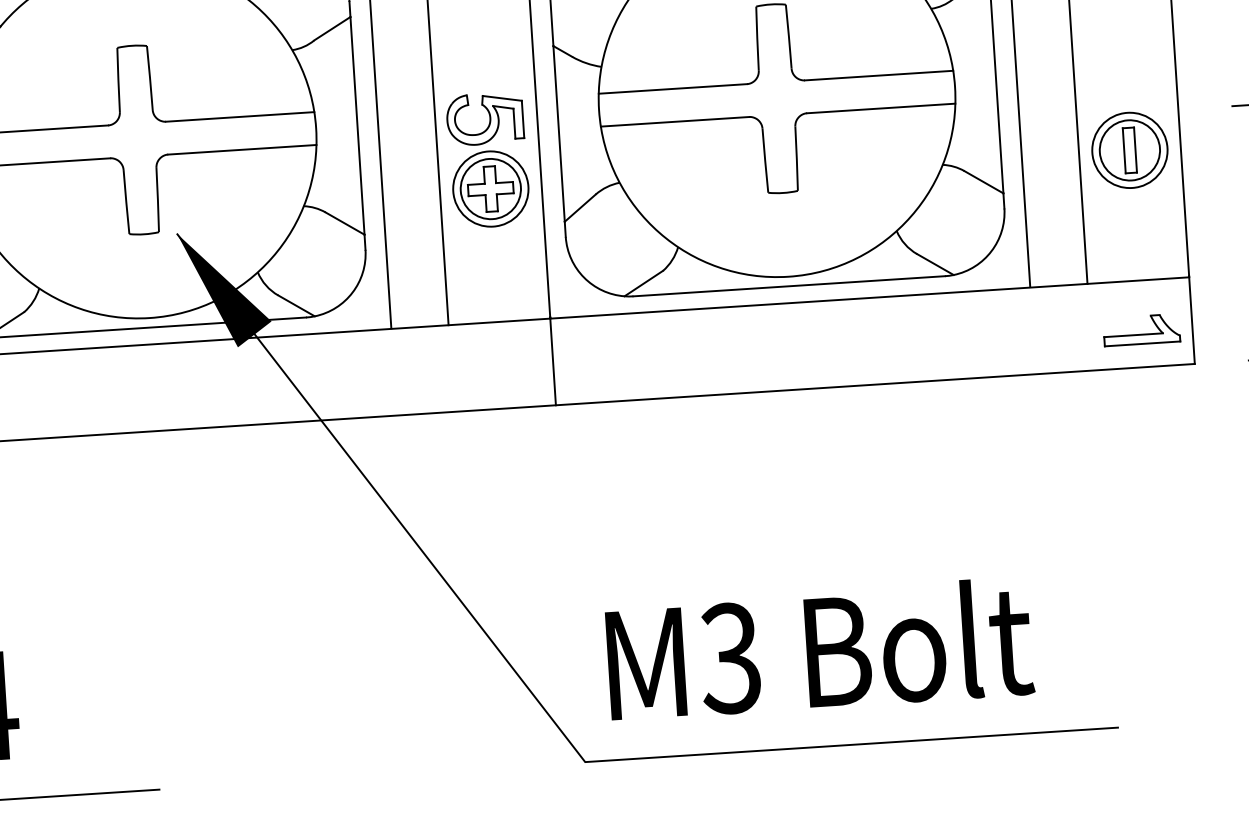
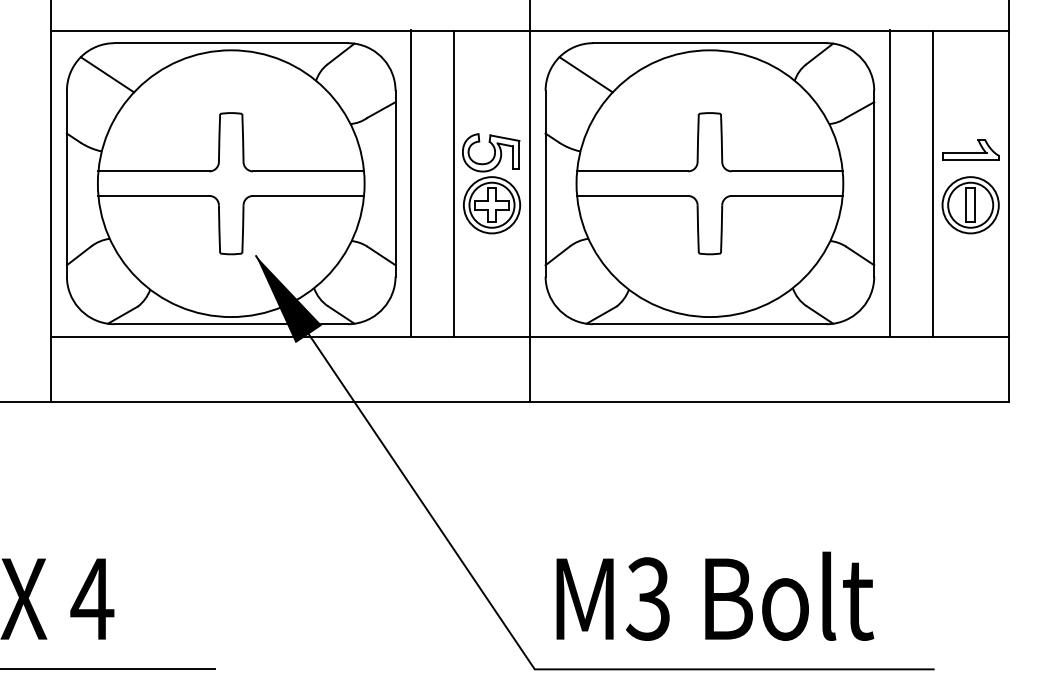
part: (1129, 150) -> (970, 205), moved
part: (488, 160) -> (491, 183), moved
part: (1141, 329) -> (970, 149), moved

